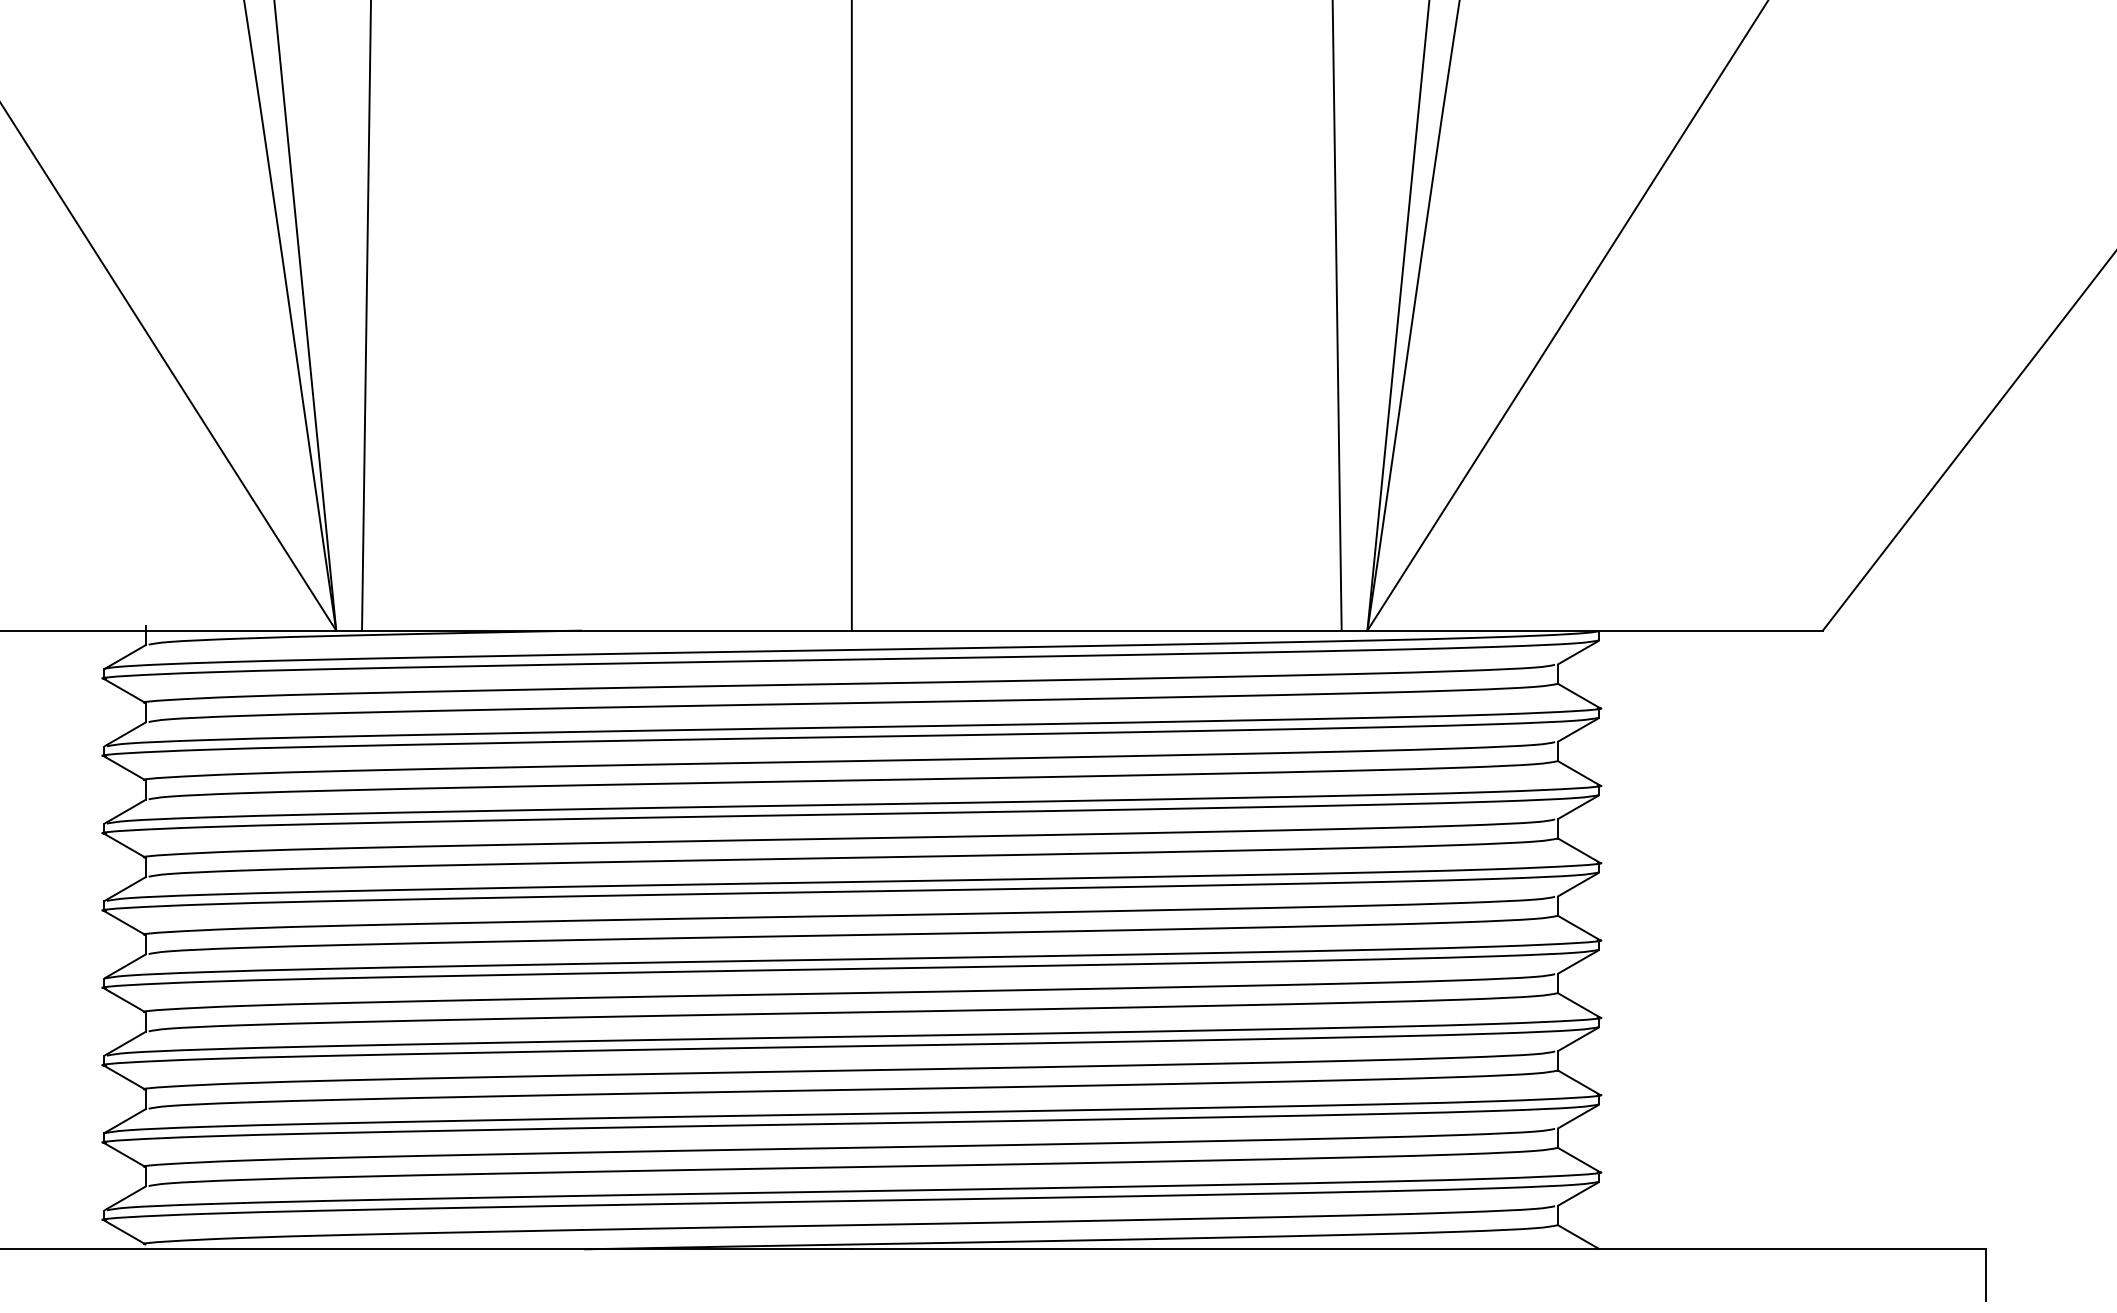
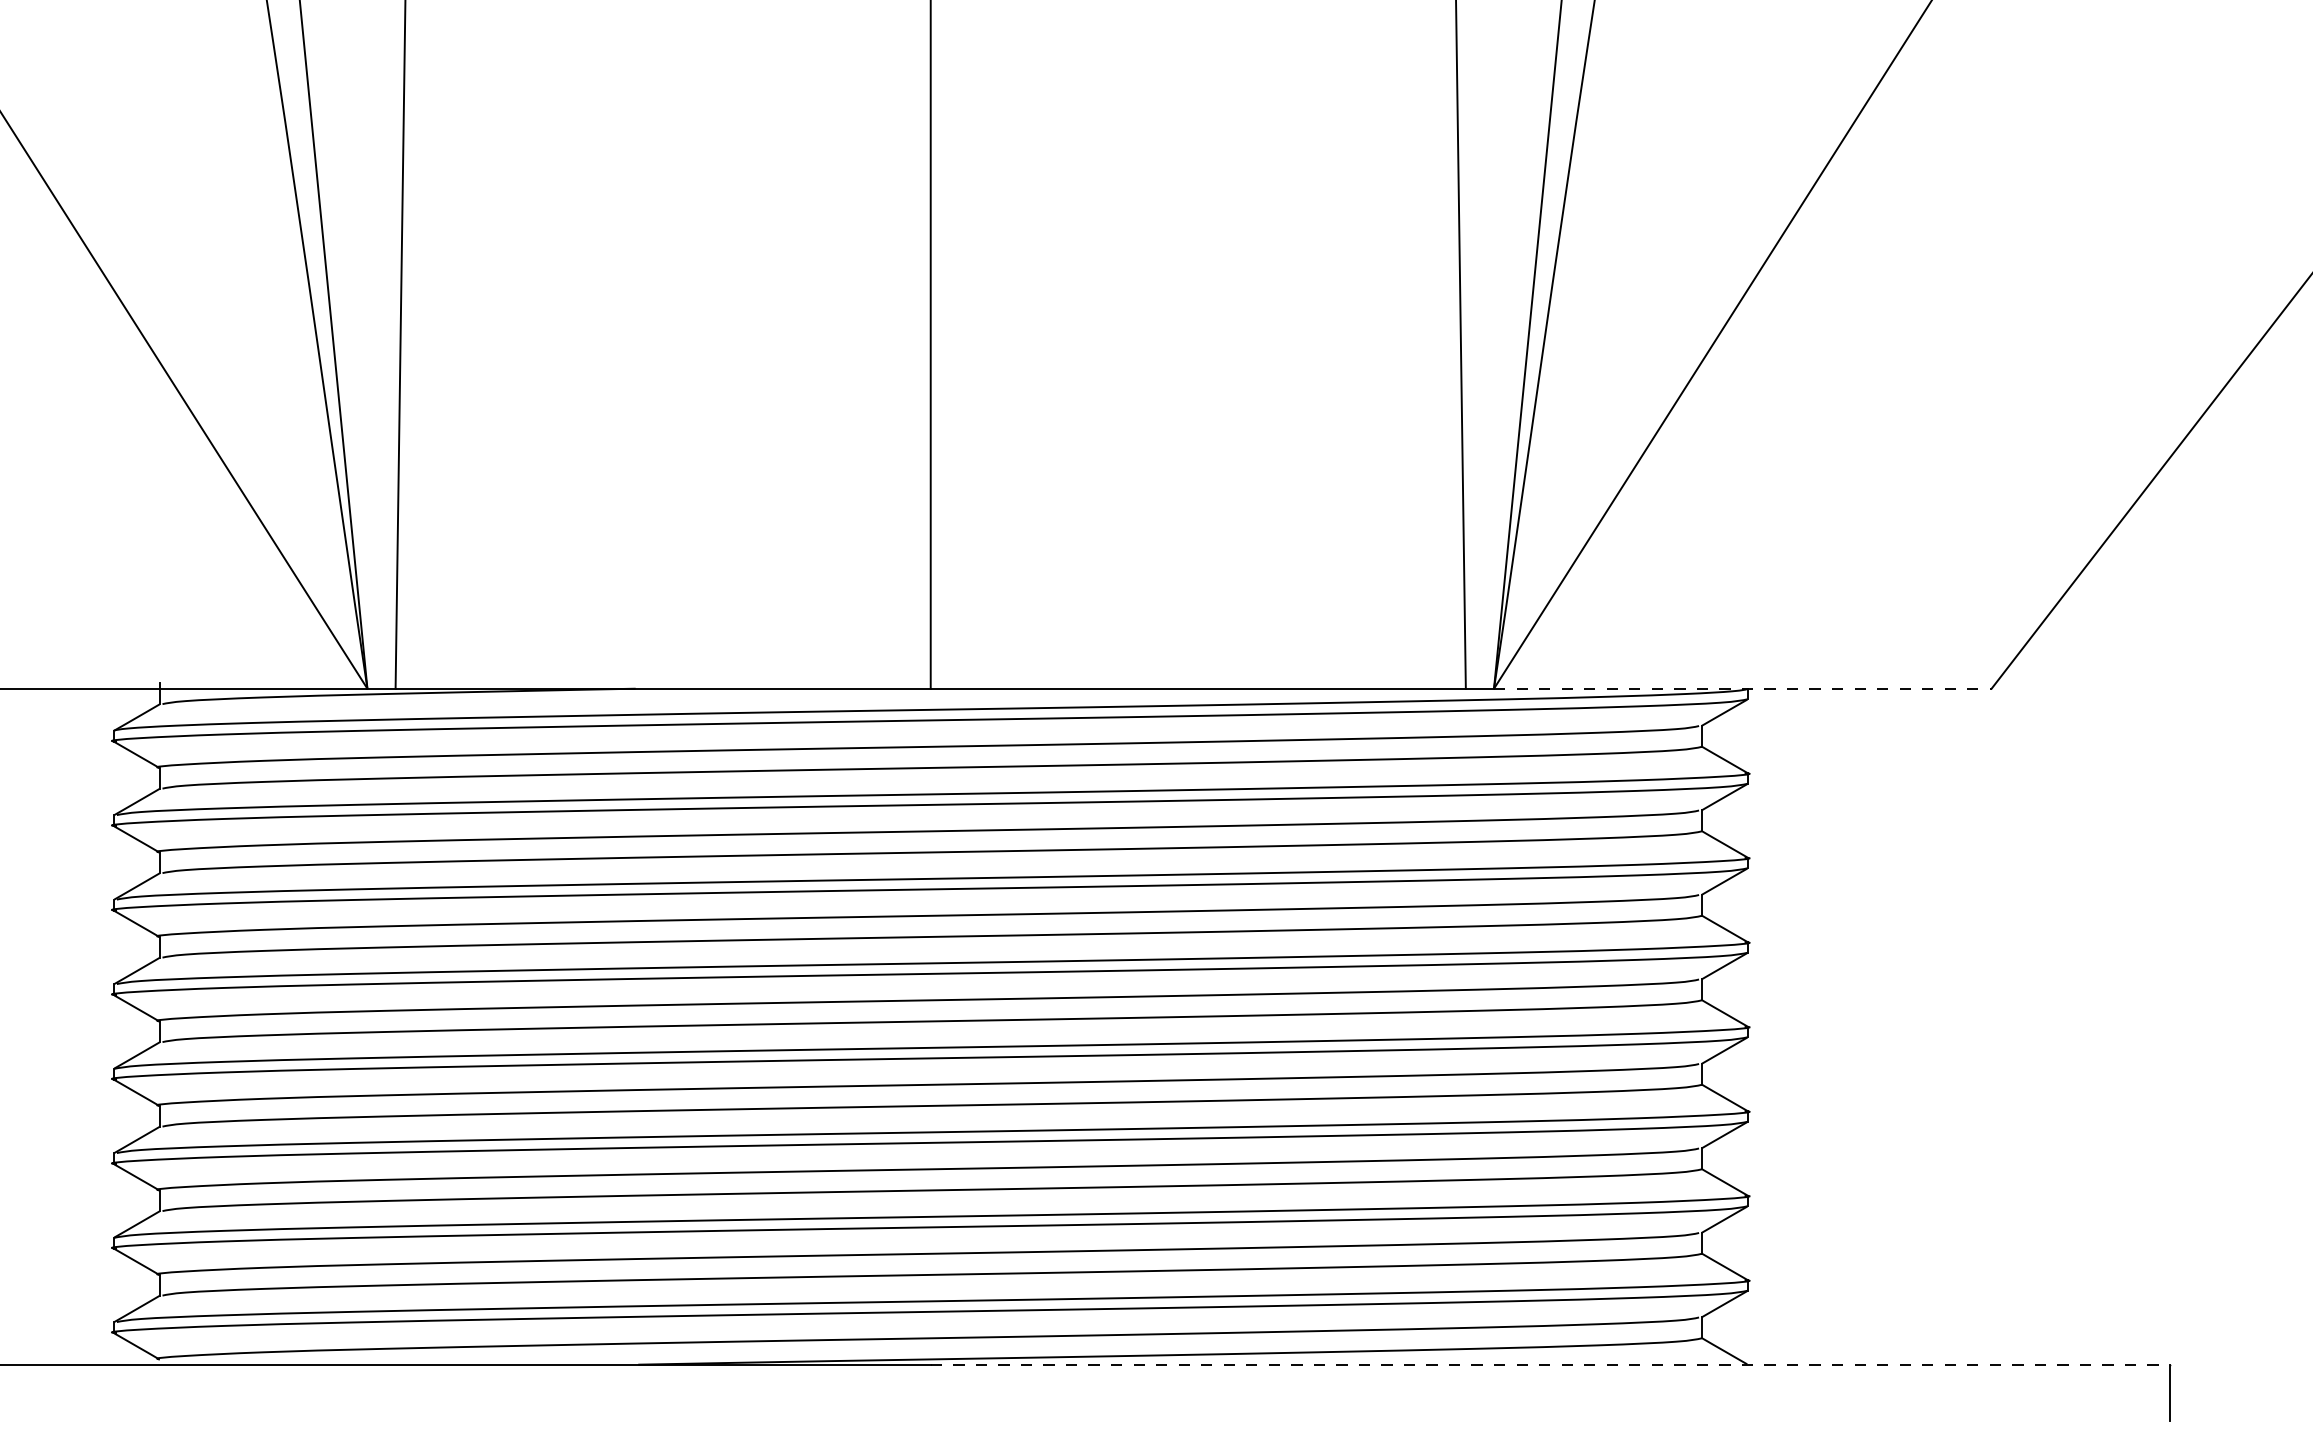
line: (1595, 630) -> (1743, 688), solid -> dashed
line: (1419, 1249) -> (1550, 1364), solid -> dashed

